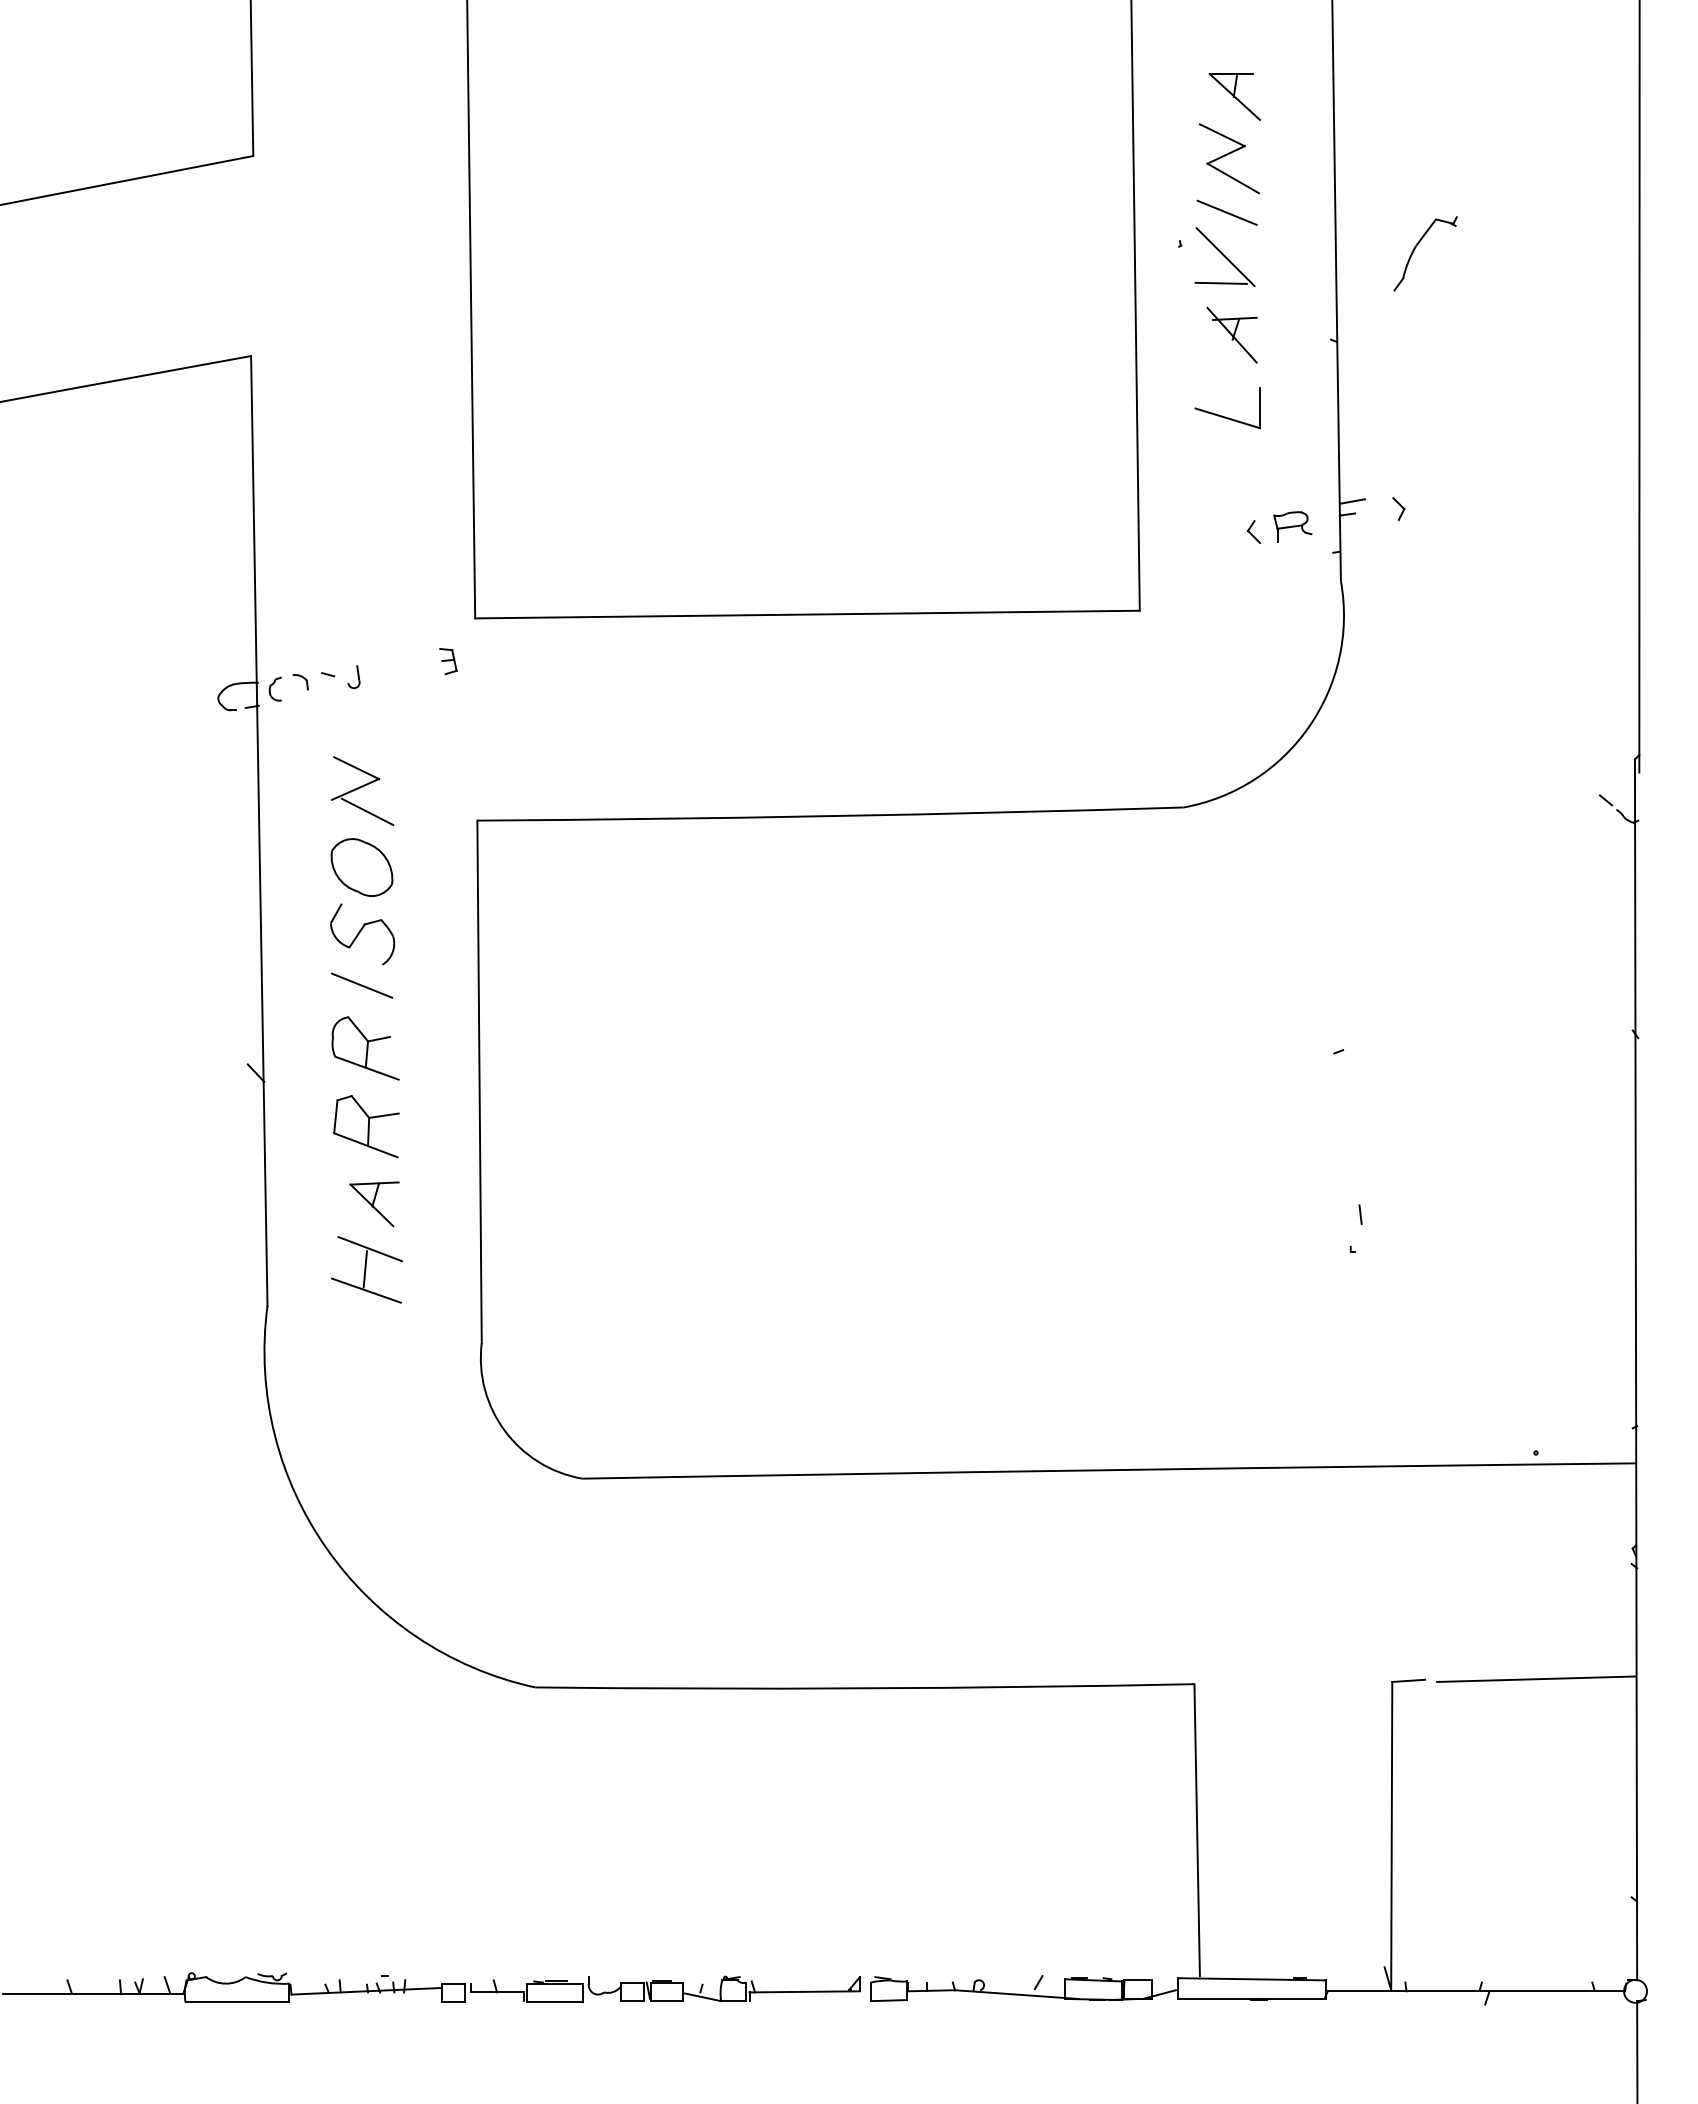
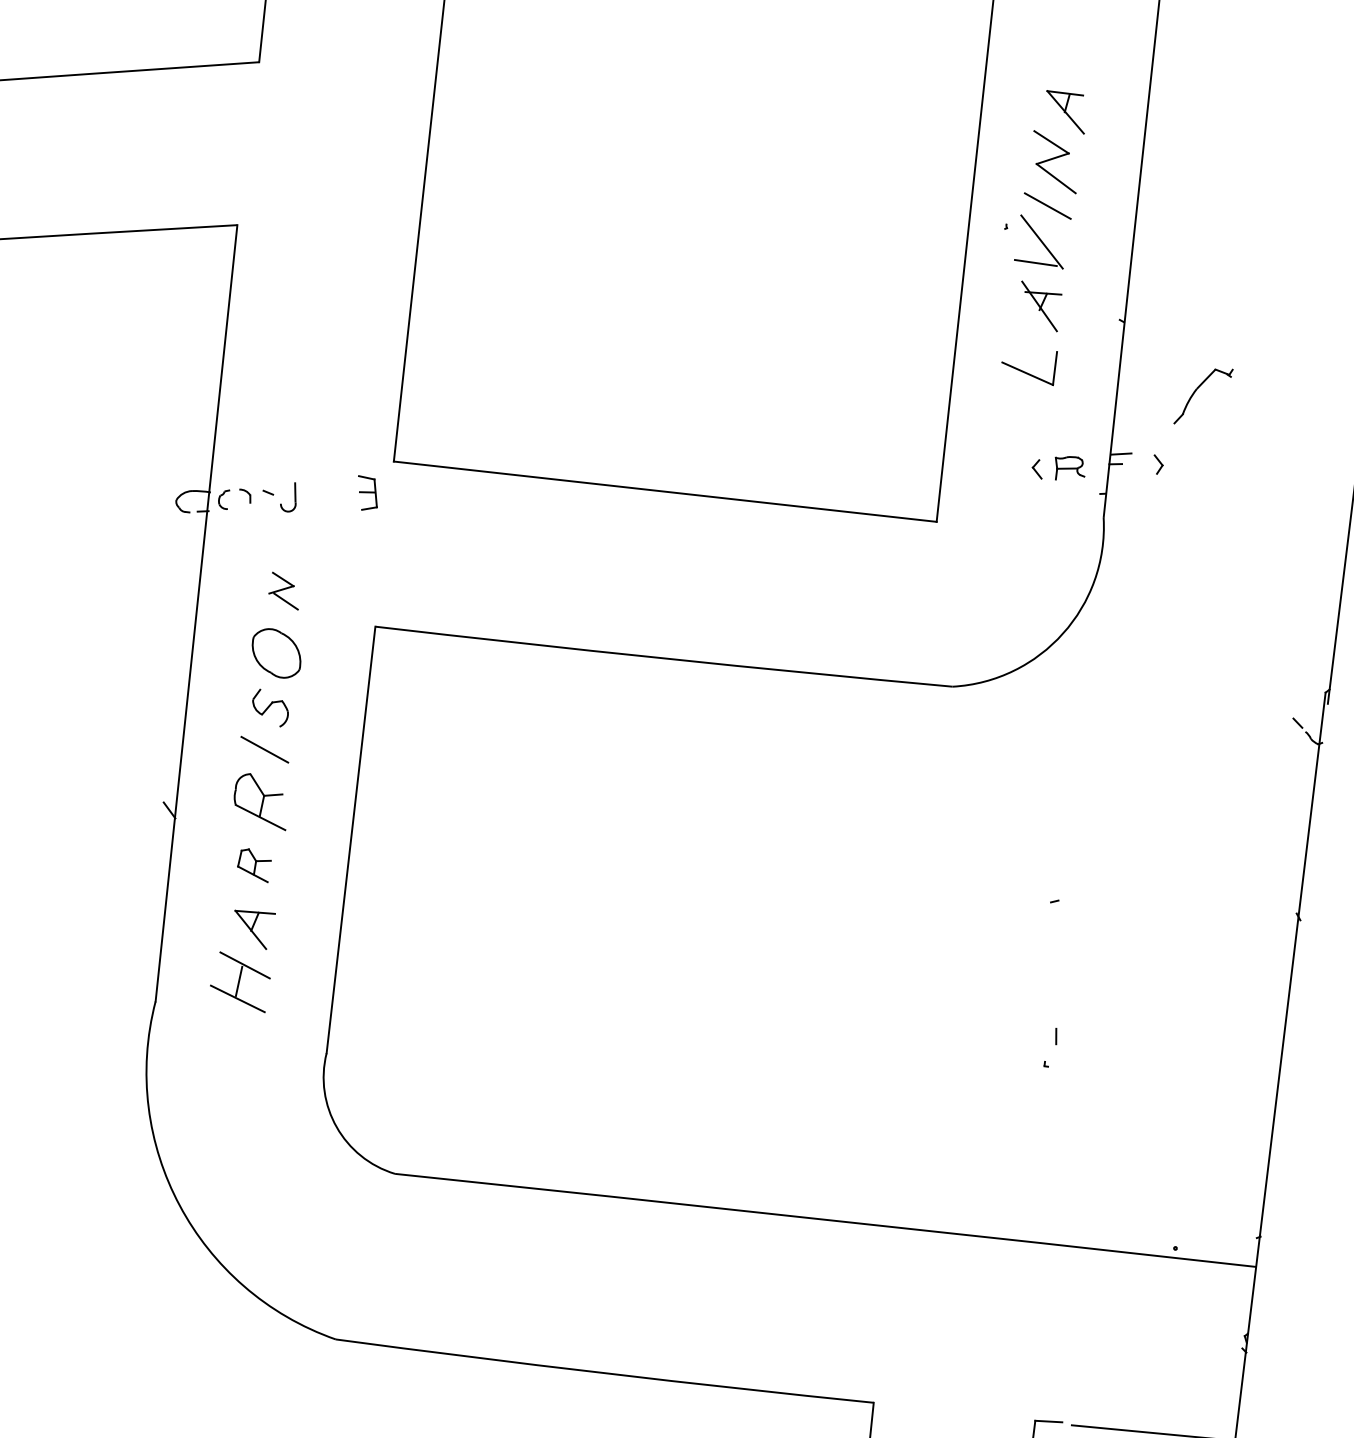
part: (1415, 249) -> (1195, 392), moved
part: (448, 661) -> (367, 494), size x1.6
part: (353, 677) -> (288, 497), size x1.6
part: (362, 790) -> (284, 590), size x0.6
part: (362, 934) -> (270, 708), size x0.7
part: (366, 1126) -> (254, 865), size x0.6

